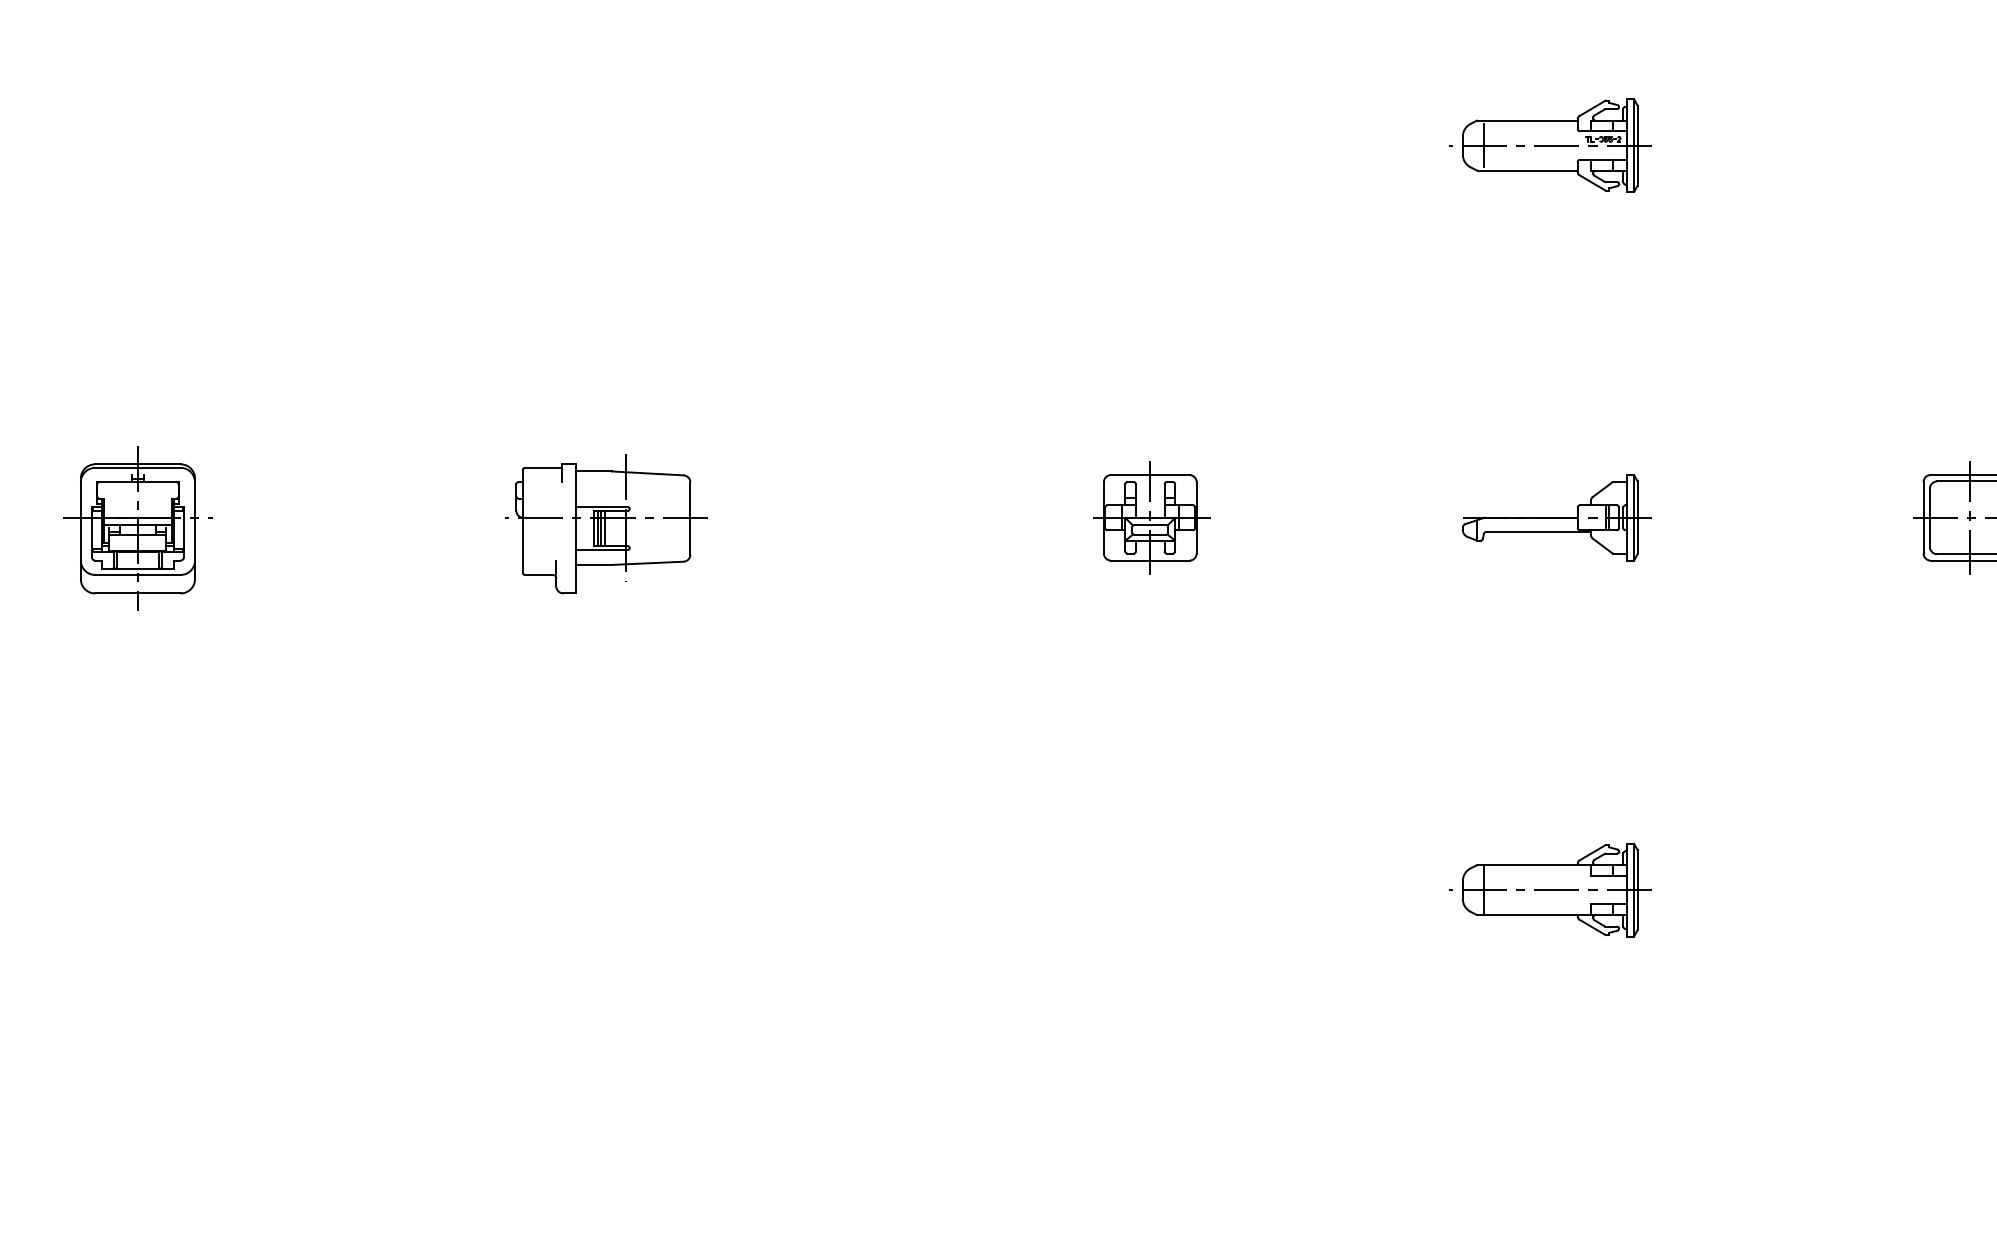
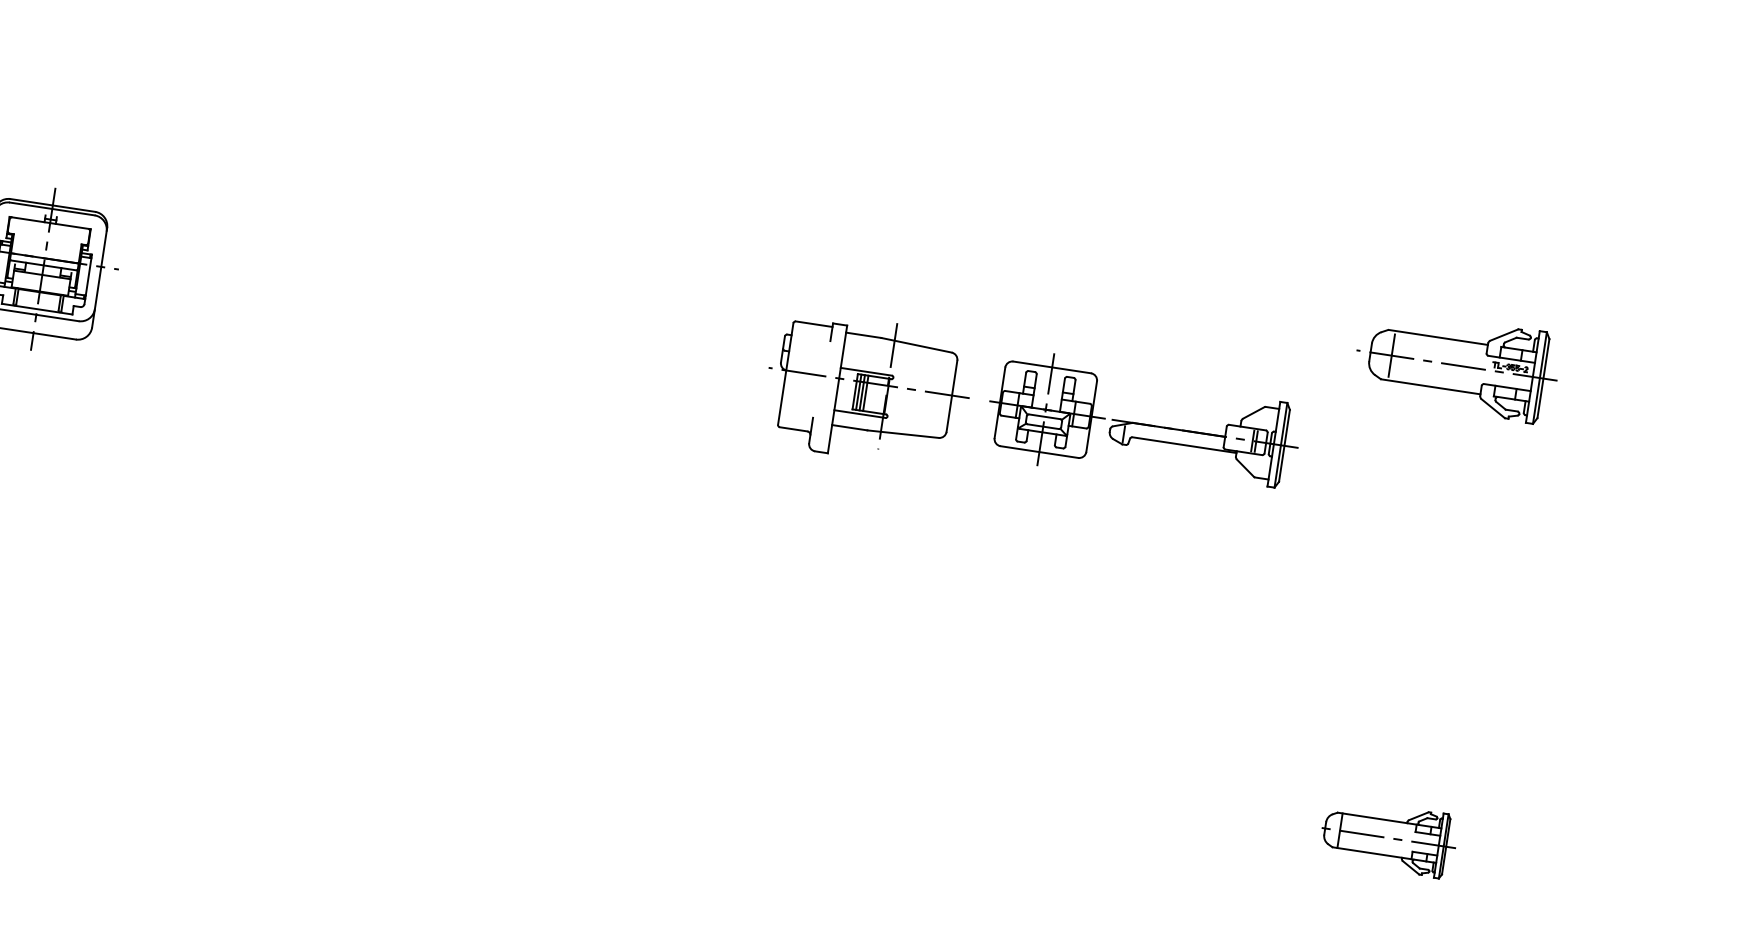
part: (1550, 145) -> (1457, 365), moved
part: (1556, 517) -> (1204, 433), moved
part: (606, 524) -> (868, 389), moved
part: (1550, 889) -> (1385, 837), size x0.7

